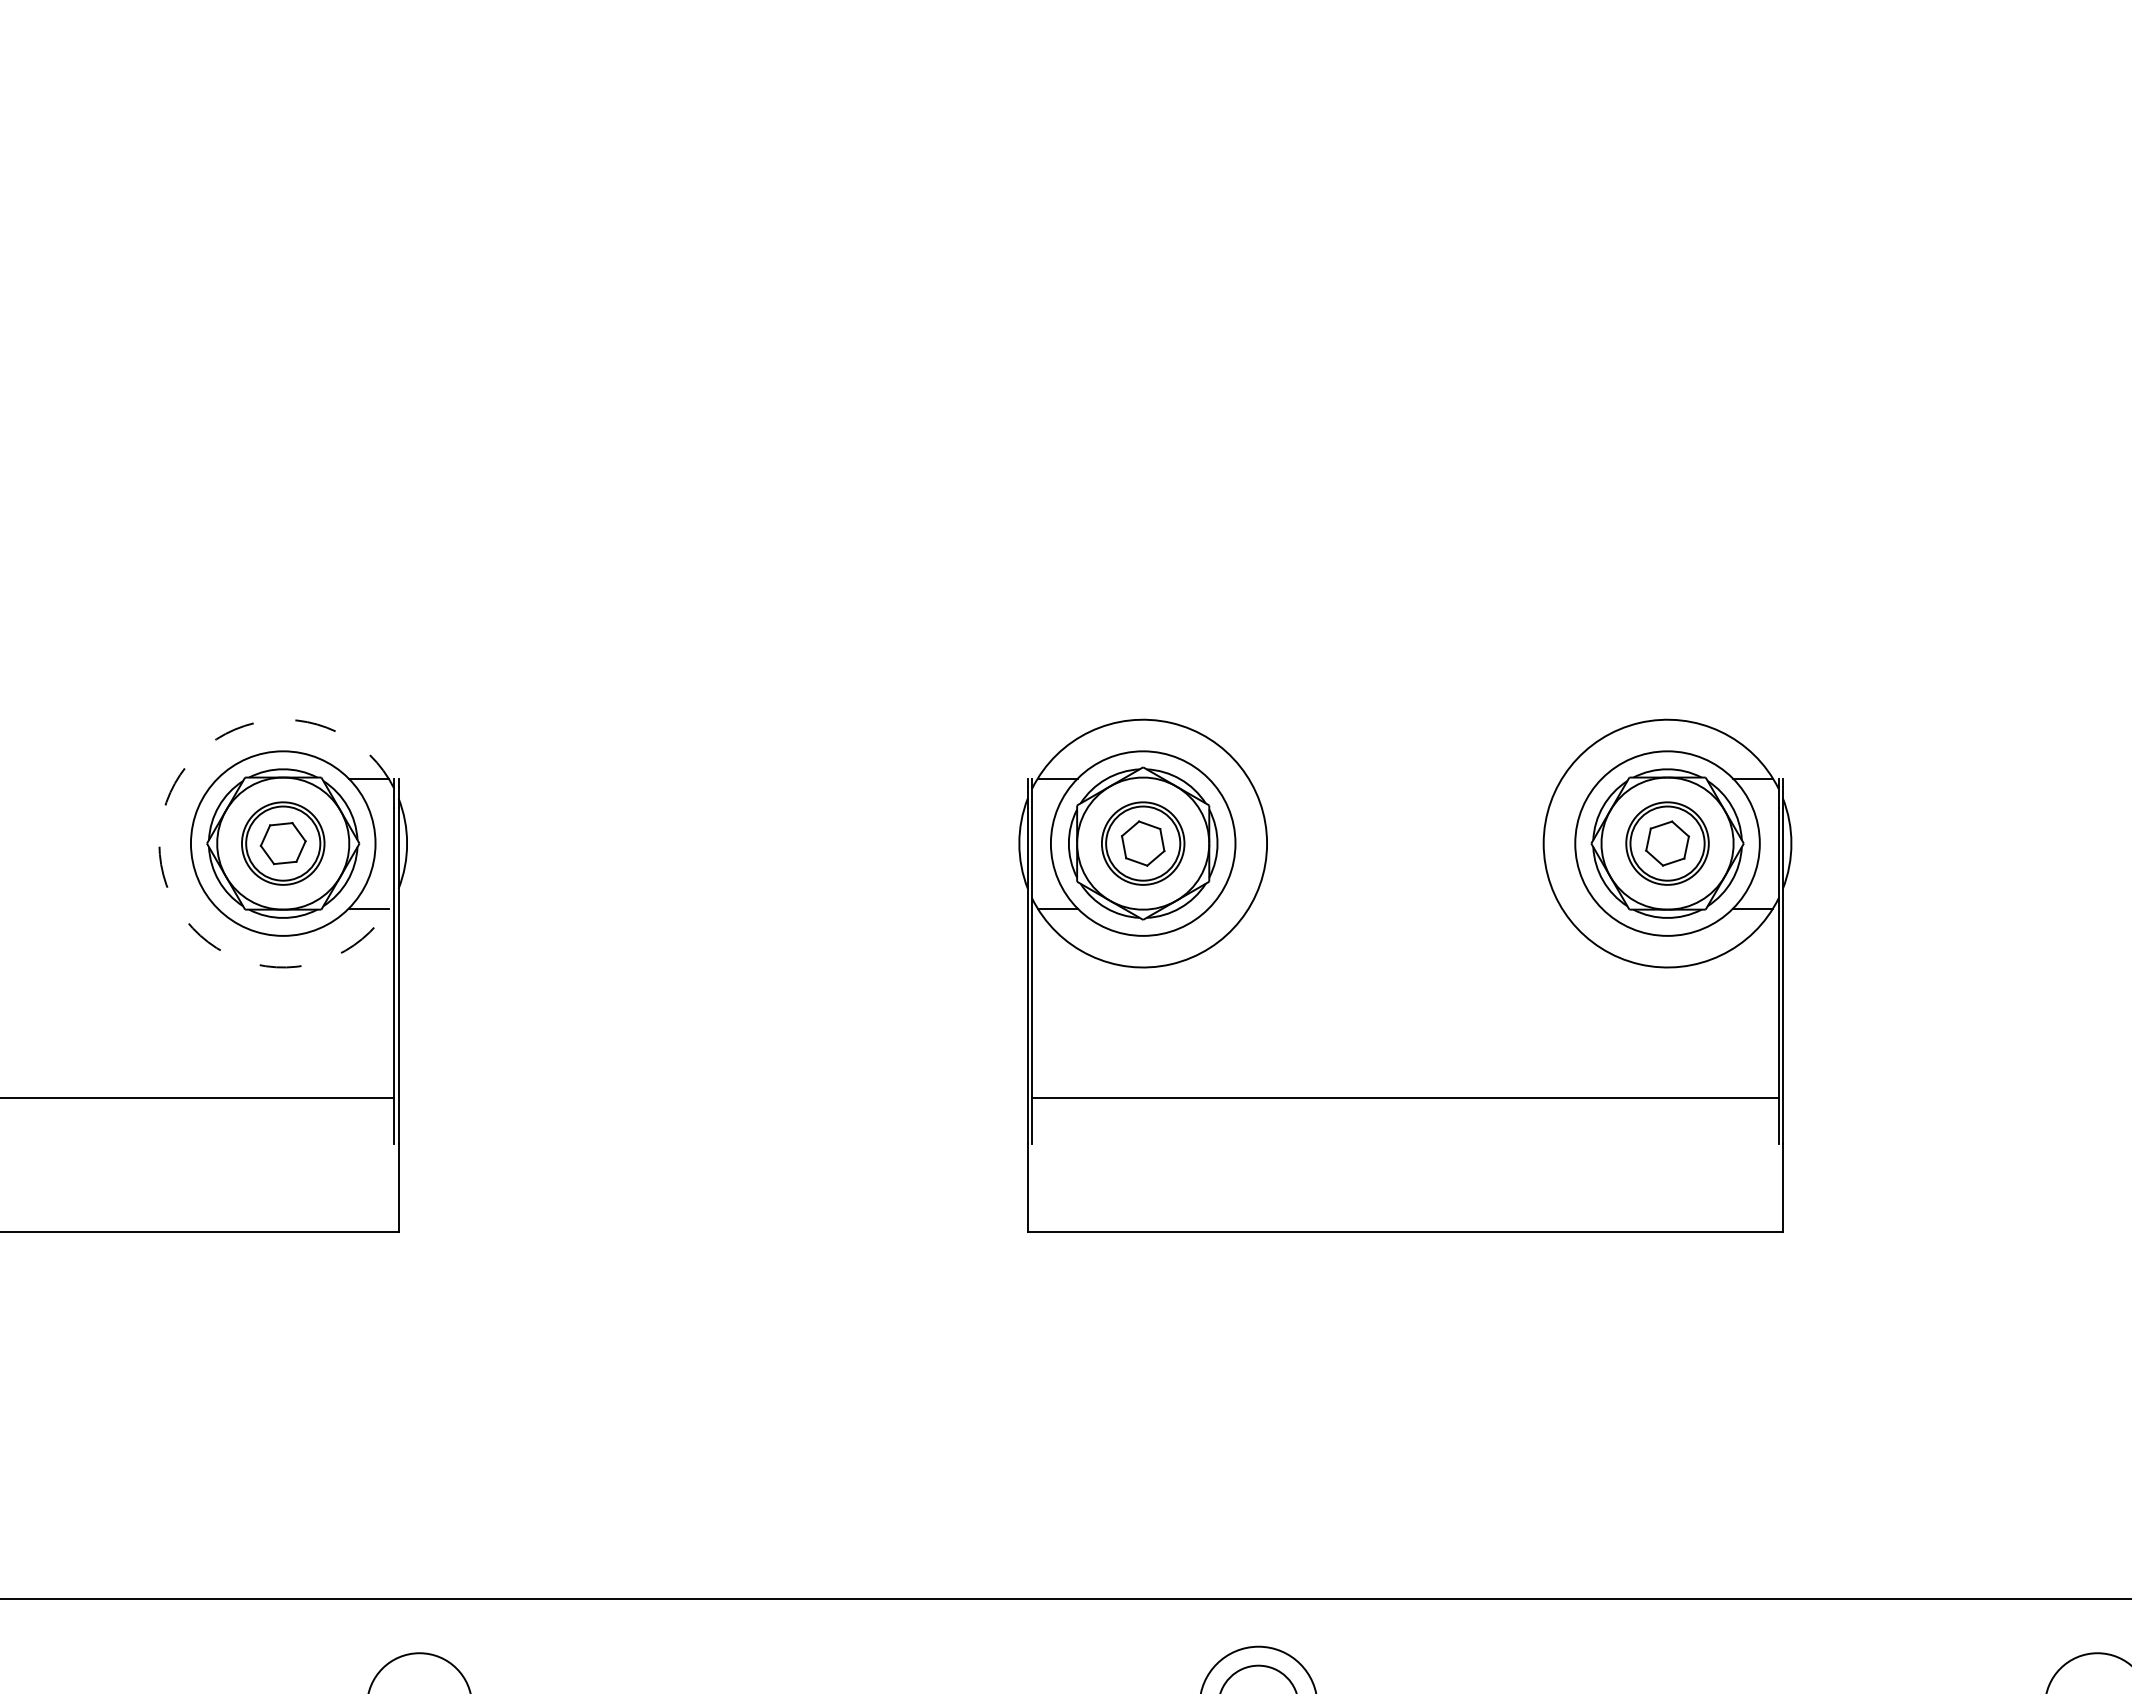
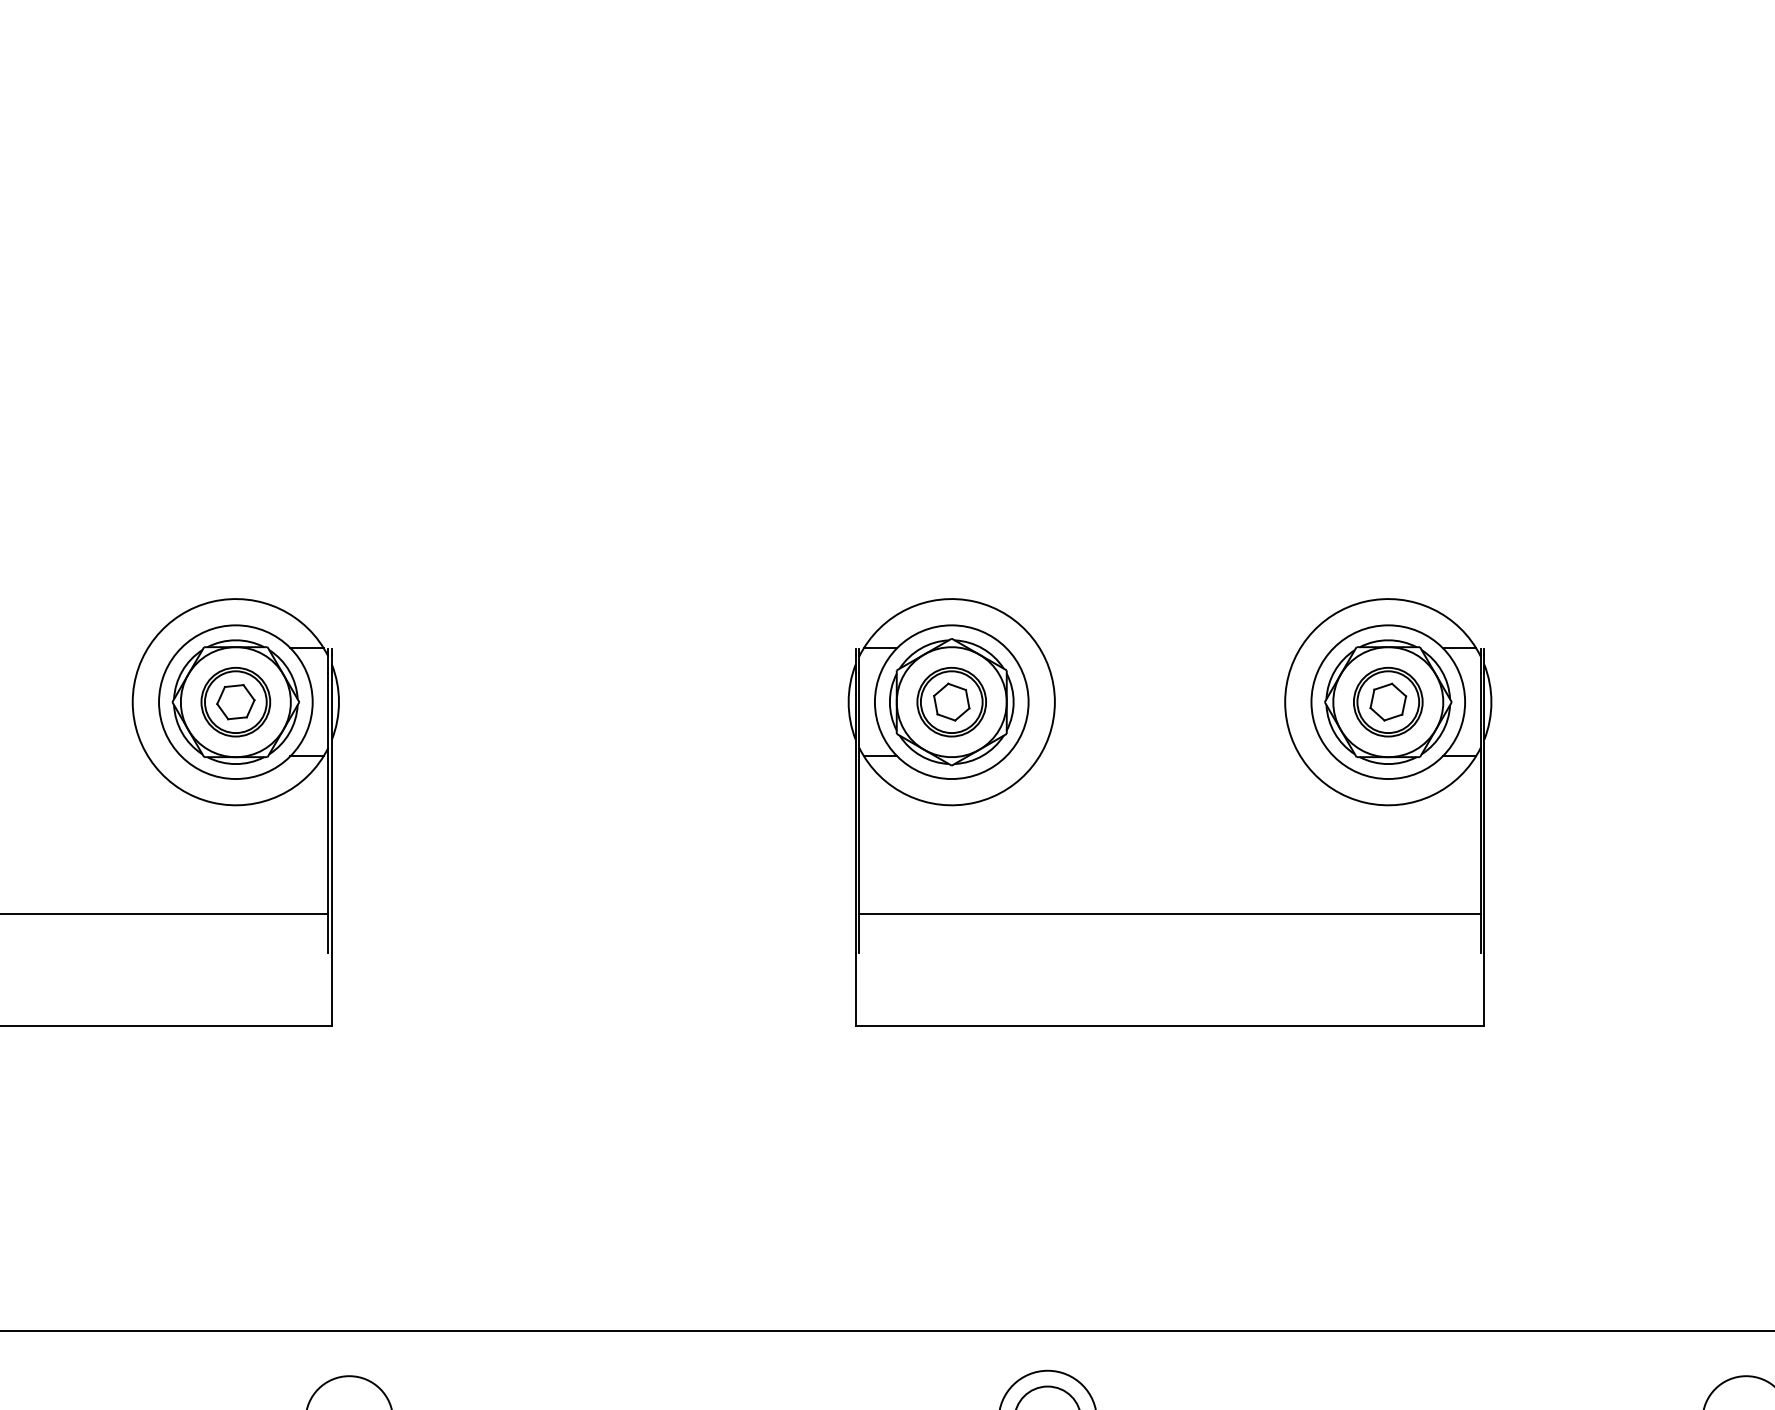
arc: (159, 843) -> (132, 702), dashed -> solid

